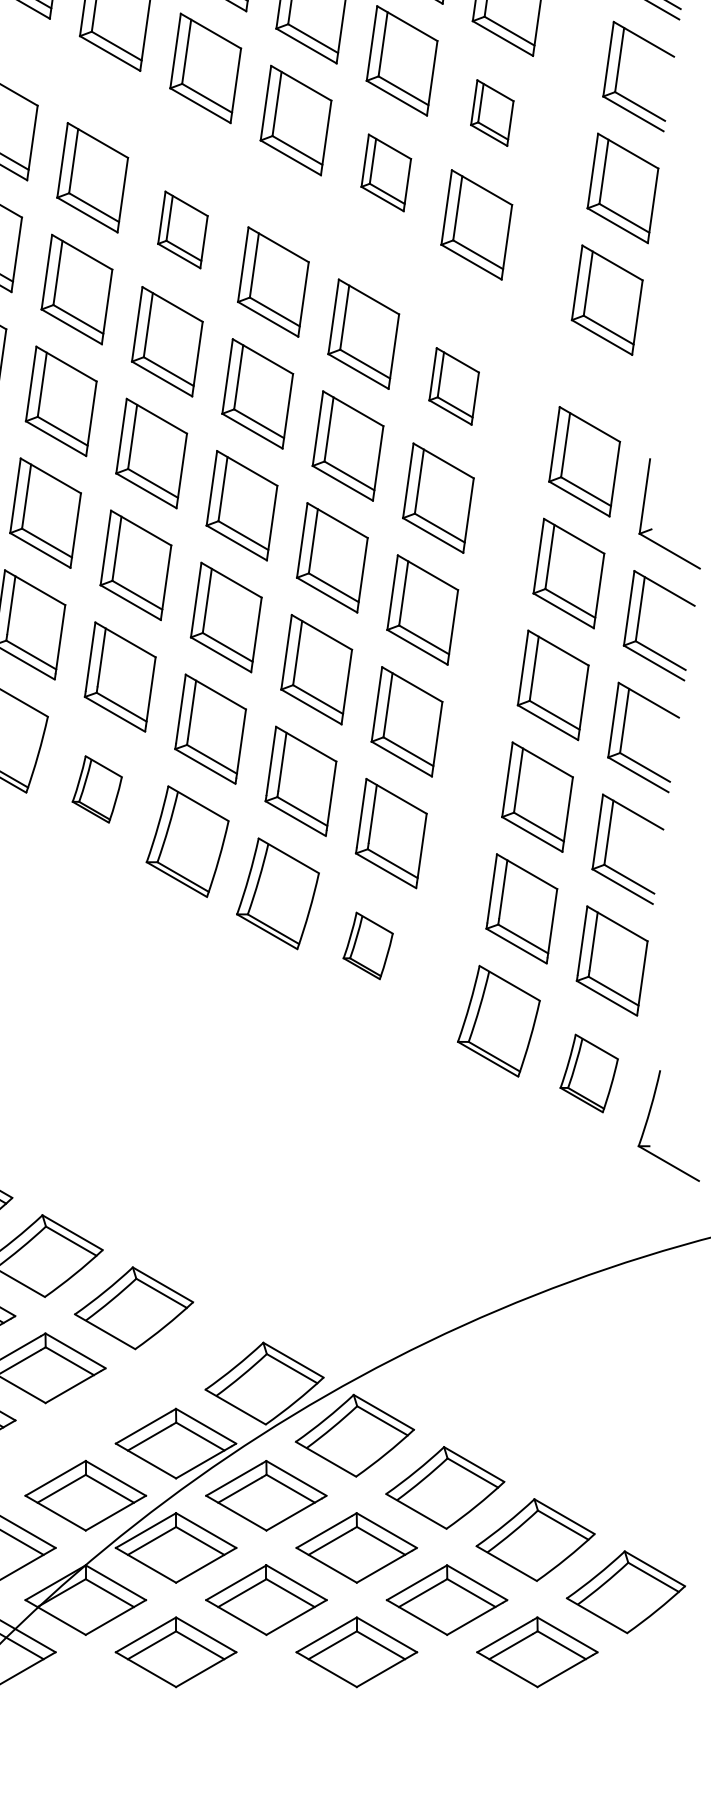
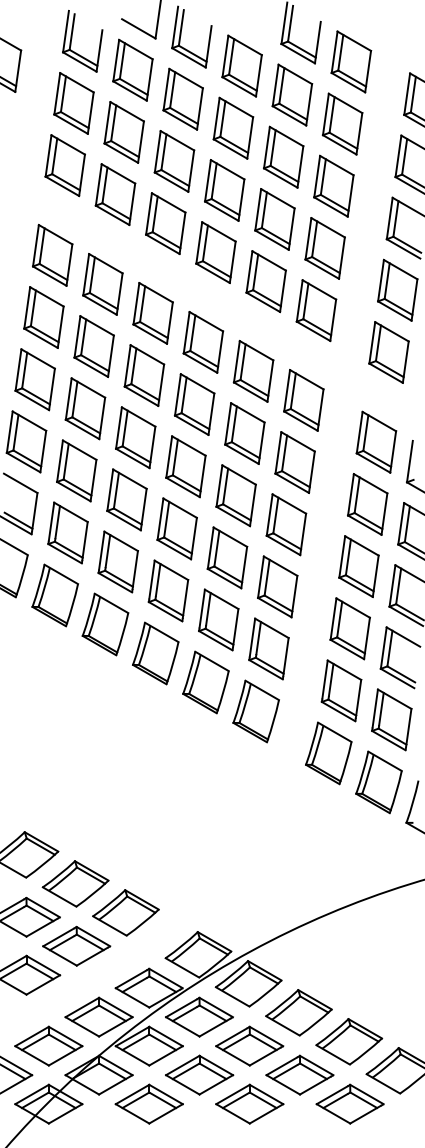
part: (491, 113) -> (324, 248), size x1.67
part: (385, 172) -> (265, 281), size x1.43
part: (181, 230) -> (152, 313), size x1.43
part: (453, 386) -> (303, 400), size x1.43
part: (97, 789) -> (105, 624), size x1.67
part: (367, 945) -> (255, 711), size x1.67
part: (588, 1073) -> (378, 782), size x1.43

